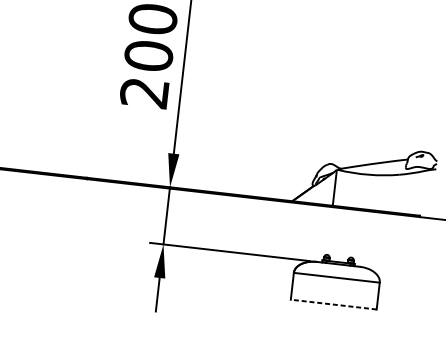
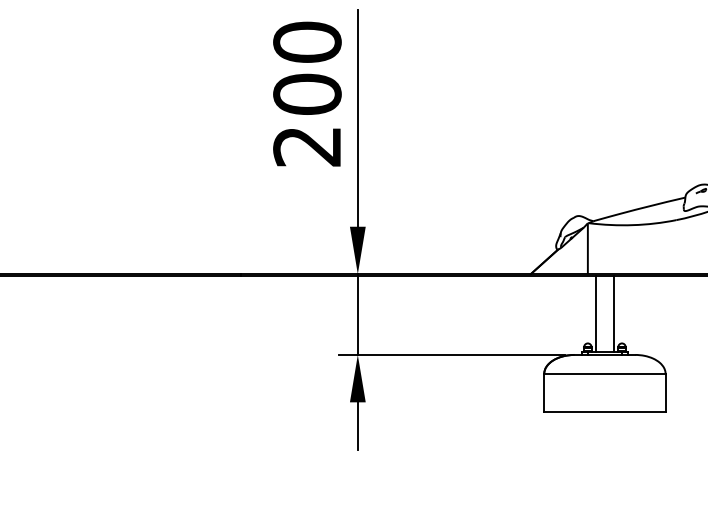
line: (335, 234) -> (595, 313), added
line: (348, 235) -> (614, 313), added
line: (333, 304) -> (604, 411), dashed -> solid

